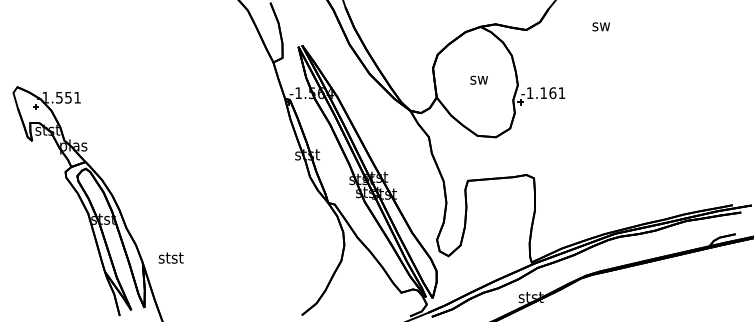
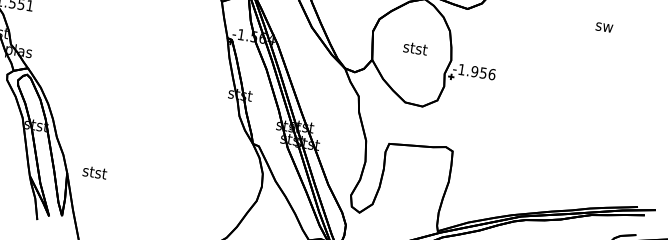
text: (600, 26) -> (603, 27), moved
text: (479, 78) -> (415, 48), sw -> stst
text: (552, 93) -> (483, 73), -1.161 -> -1.956

